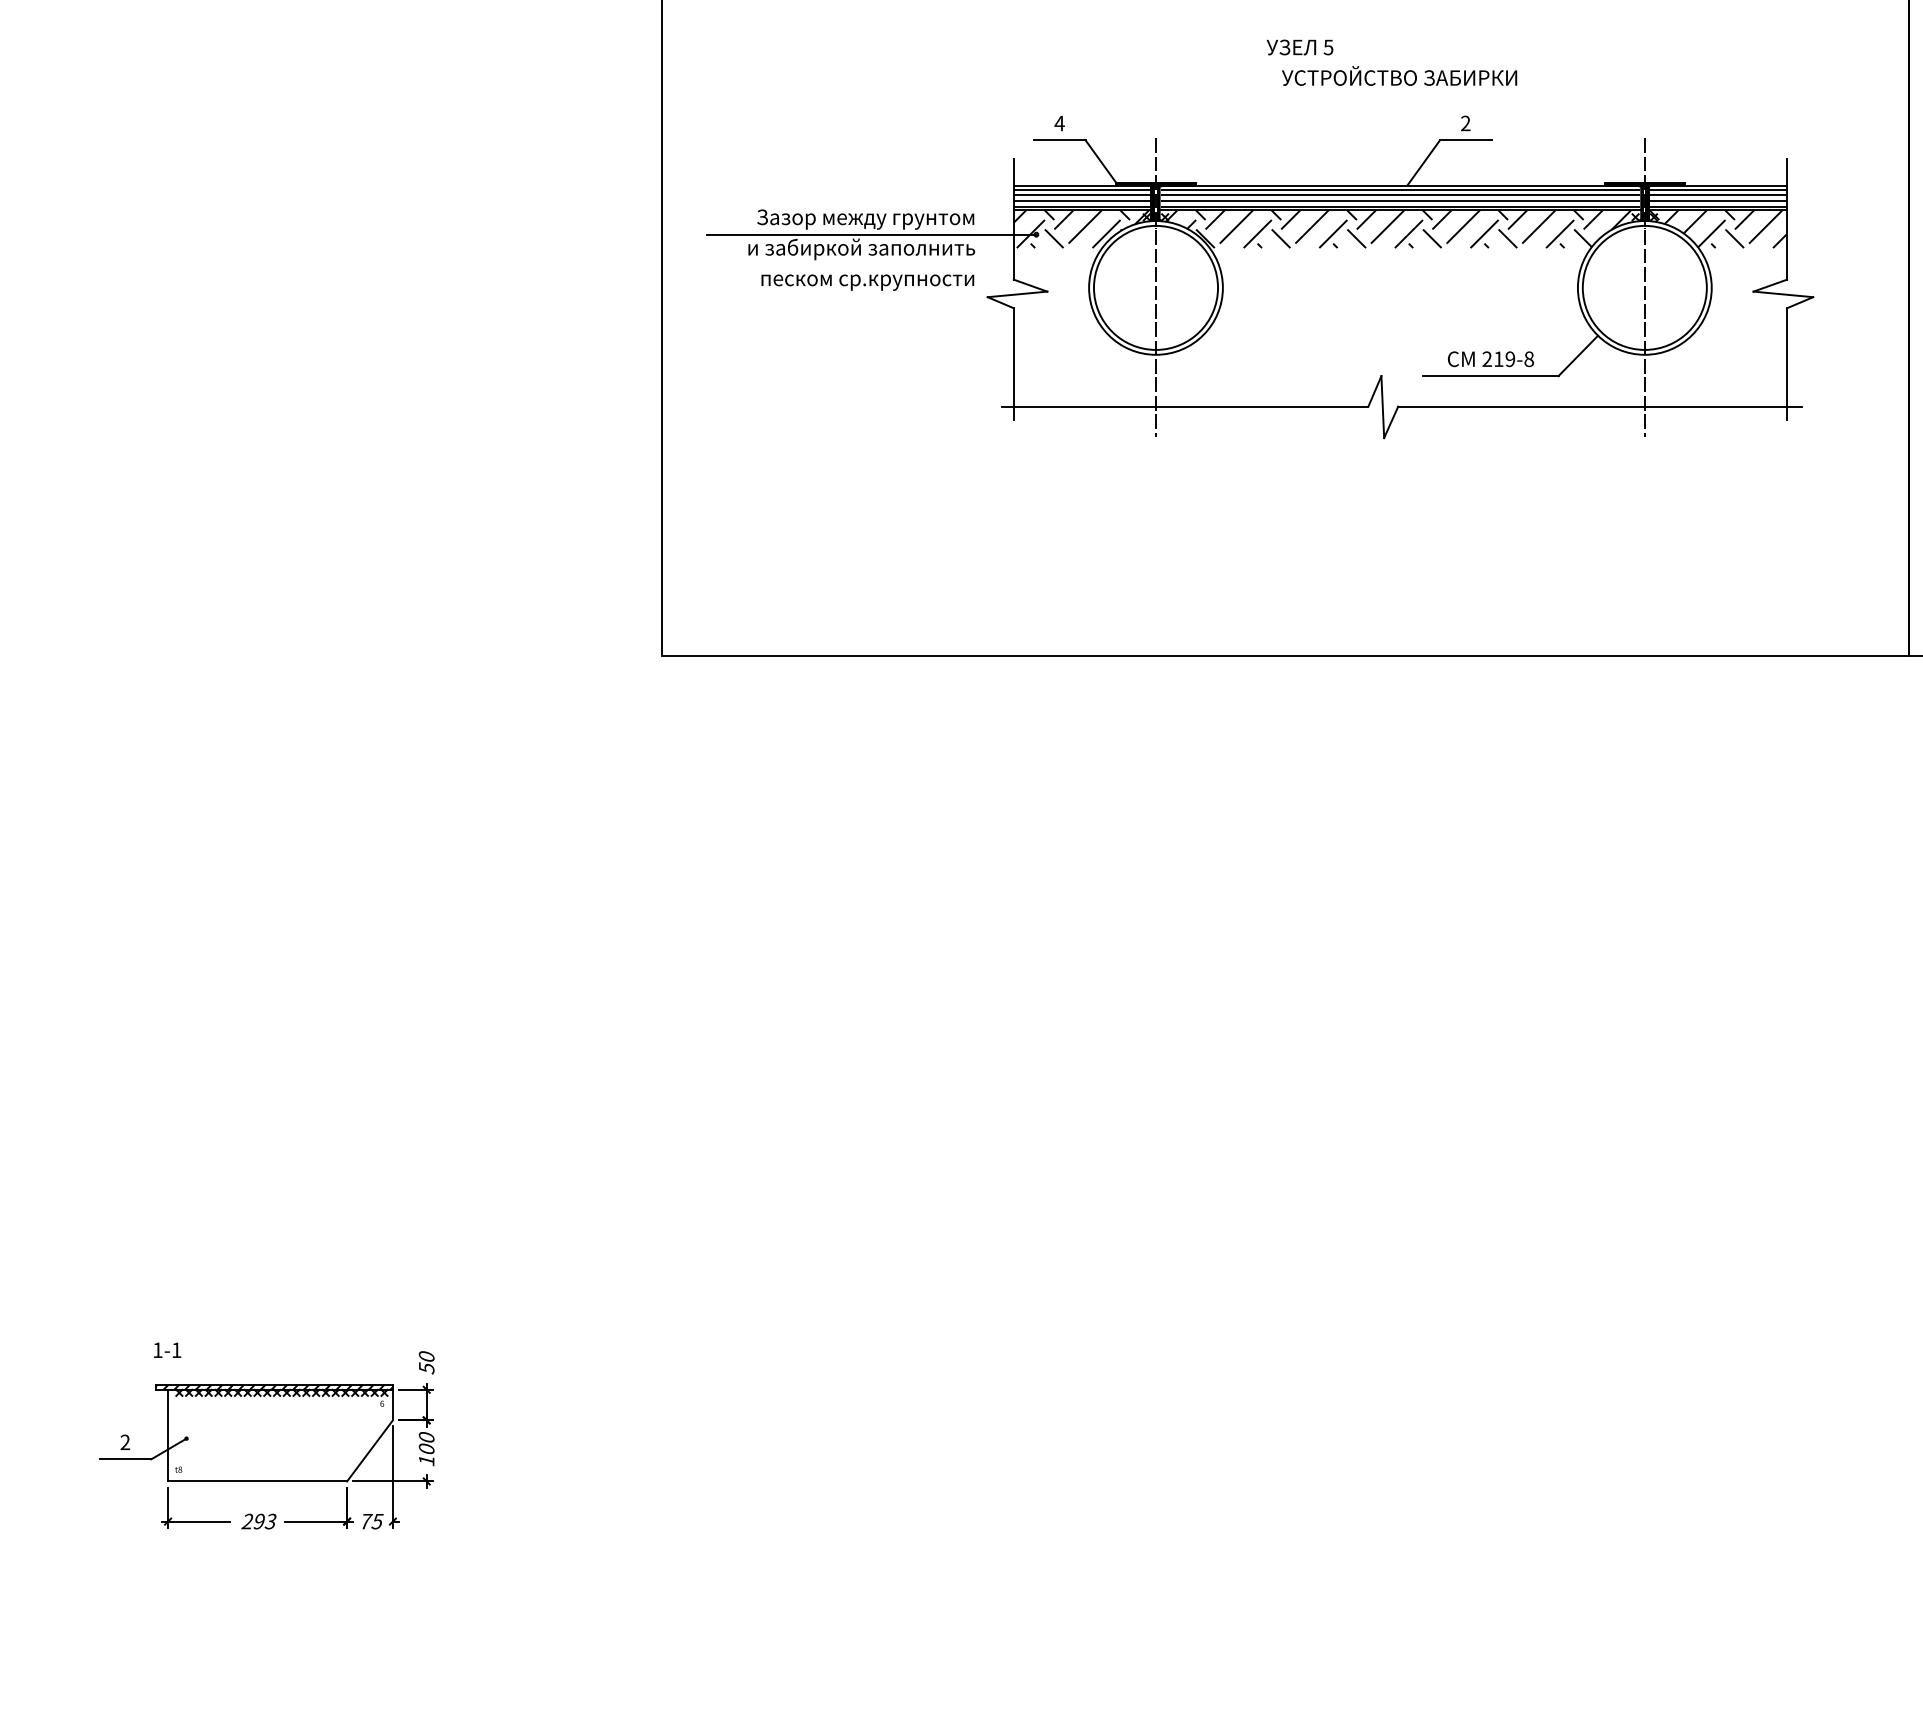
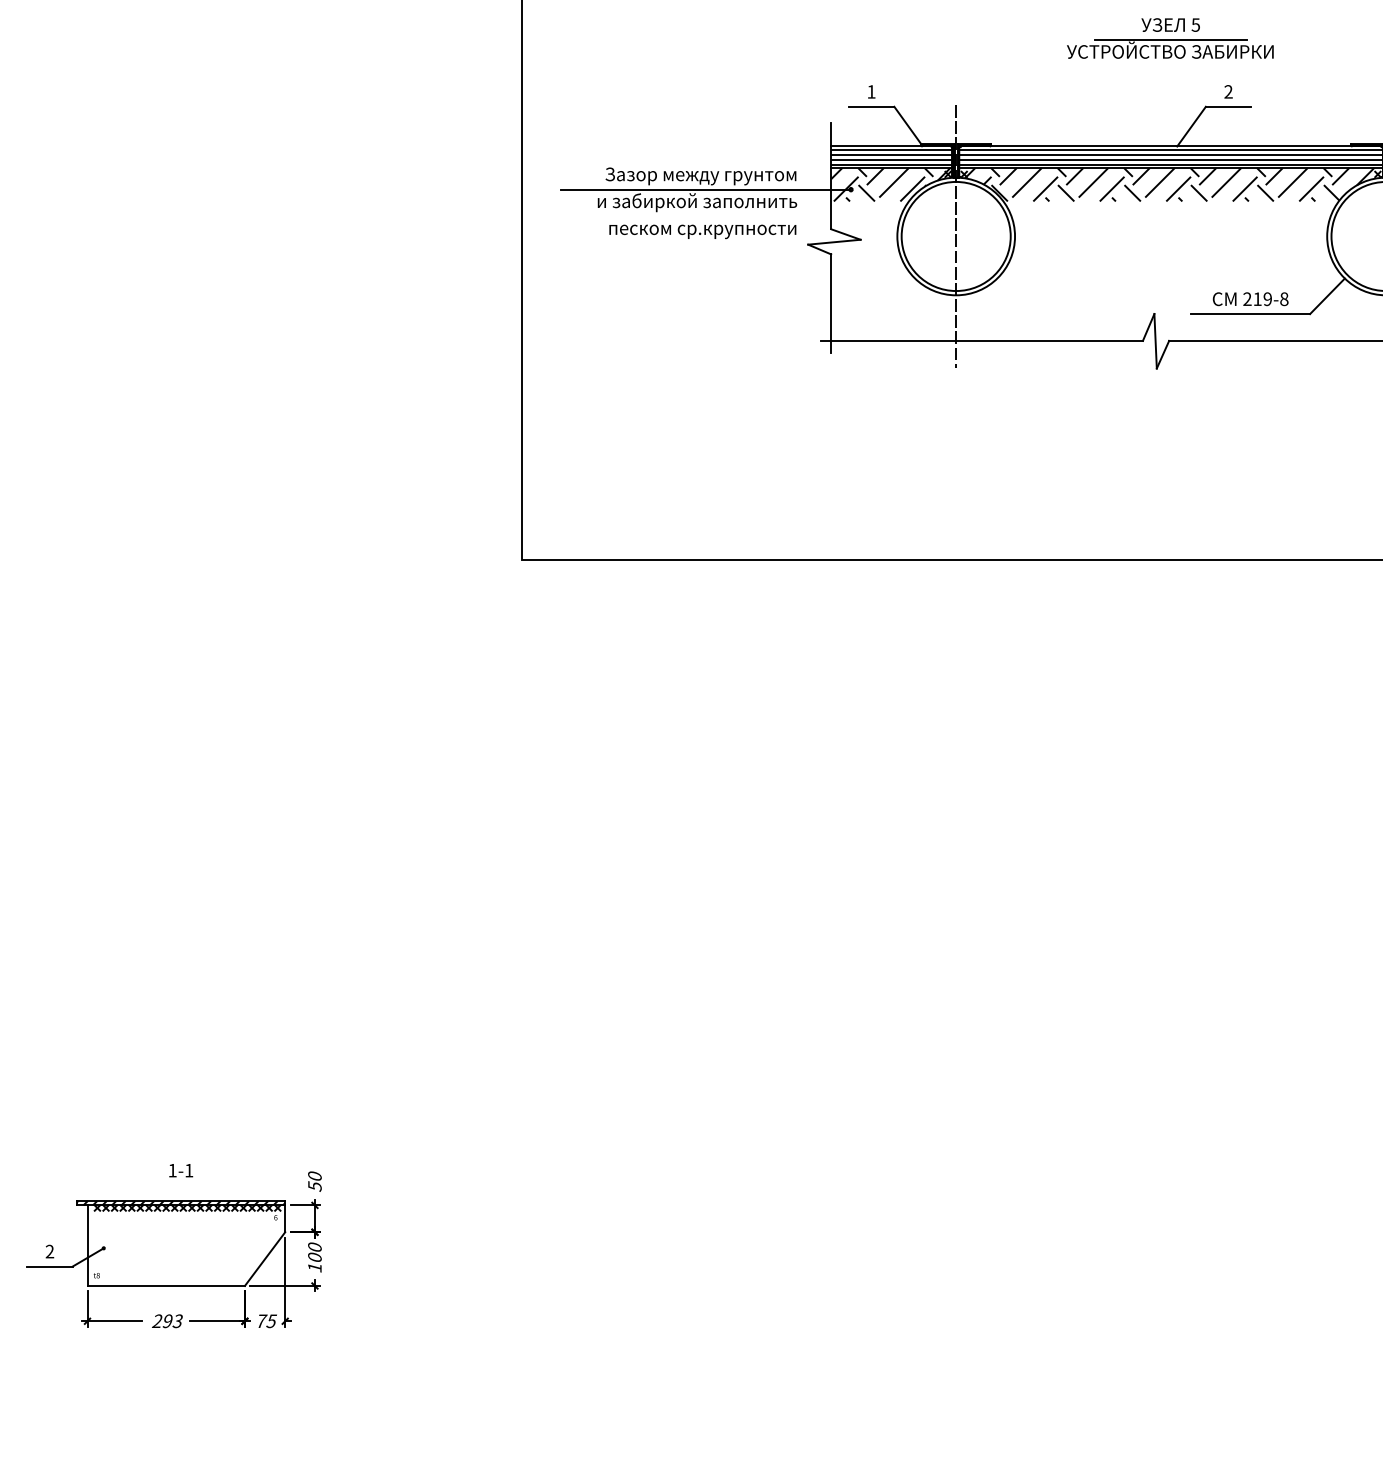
text: (1299, 47) -> (1170, 25), moved
line: (1400, 65) -> (1171, 40), added
text: (1059, 123) -> (871, 91), 4 -> 1
text: (167, 1349) -> (181, 1169), moved

